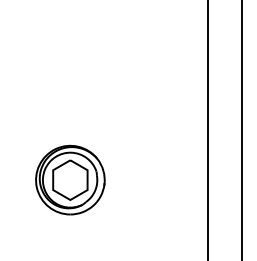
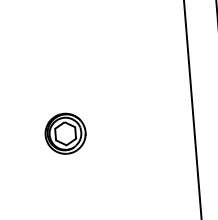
part: (70, 179) -> (65, 133), size x0.62

